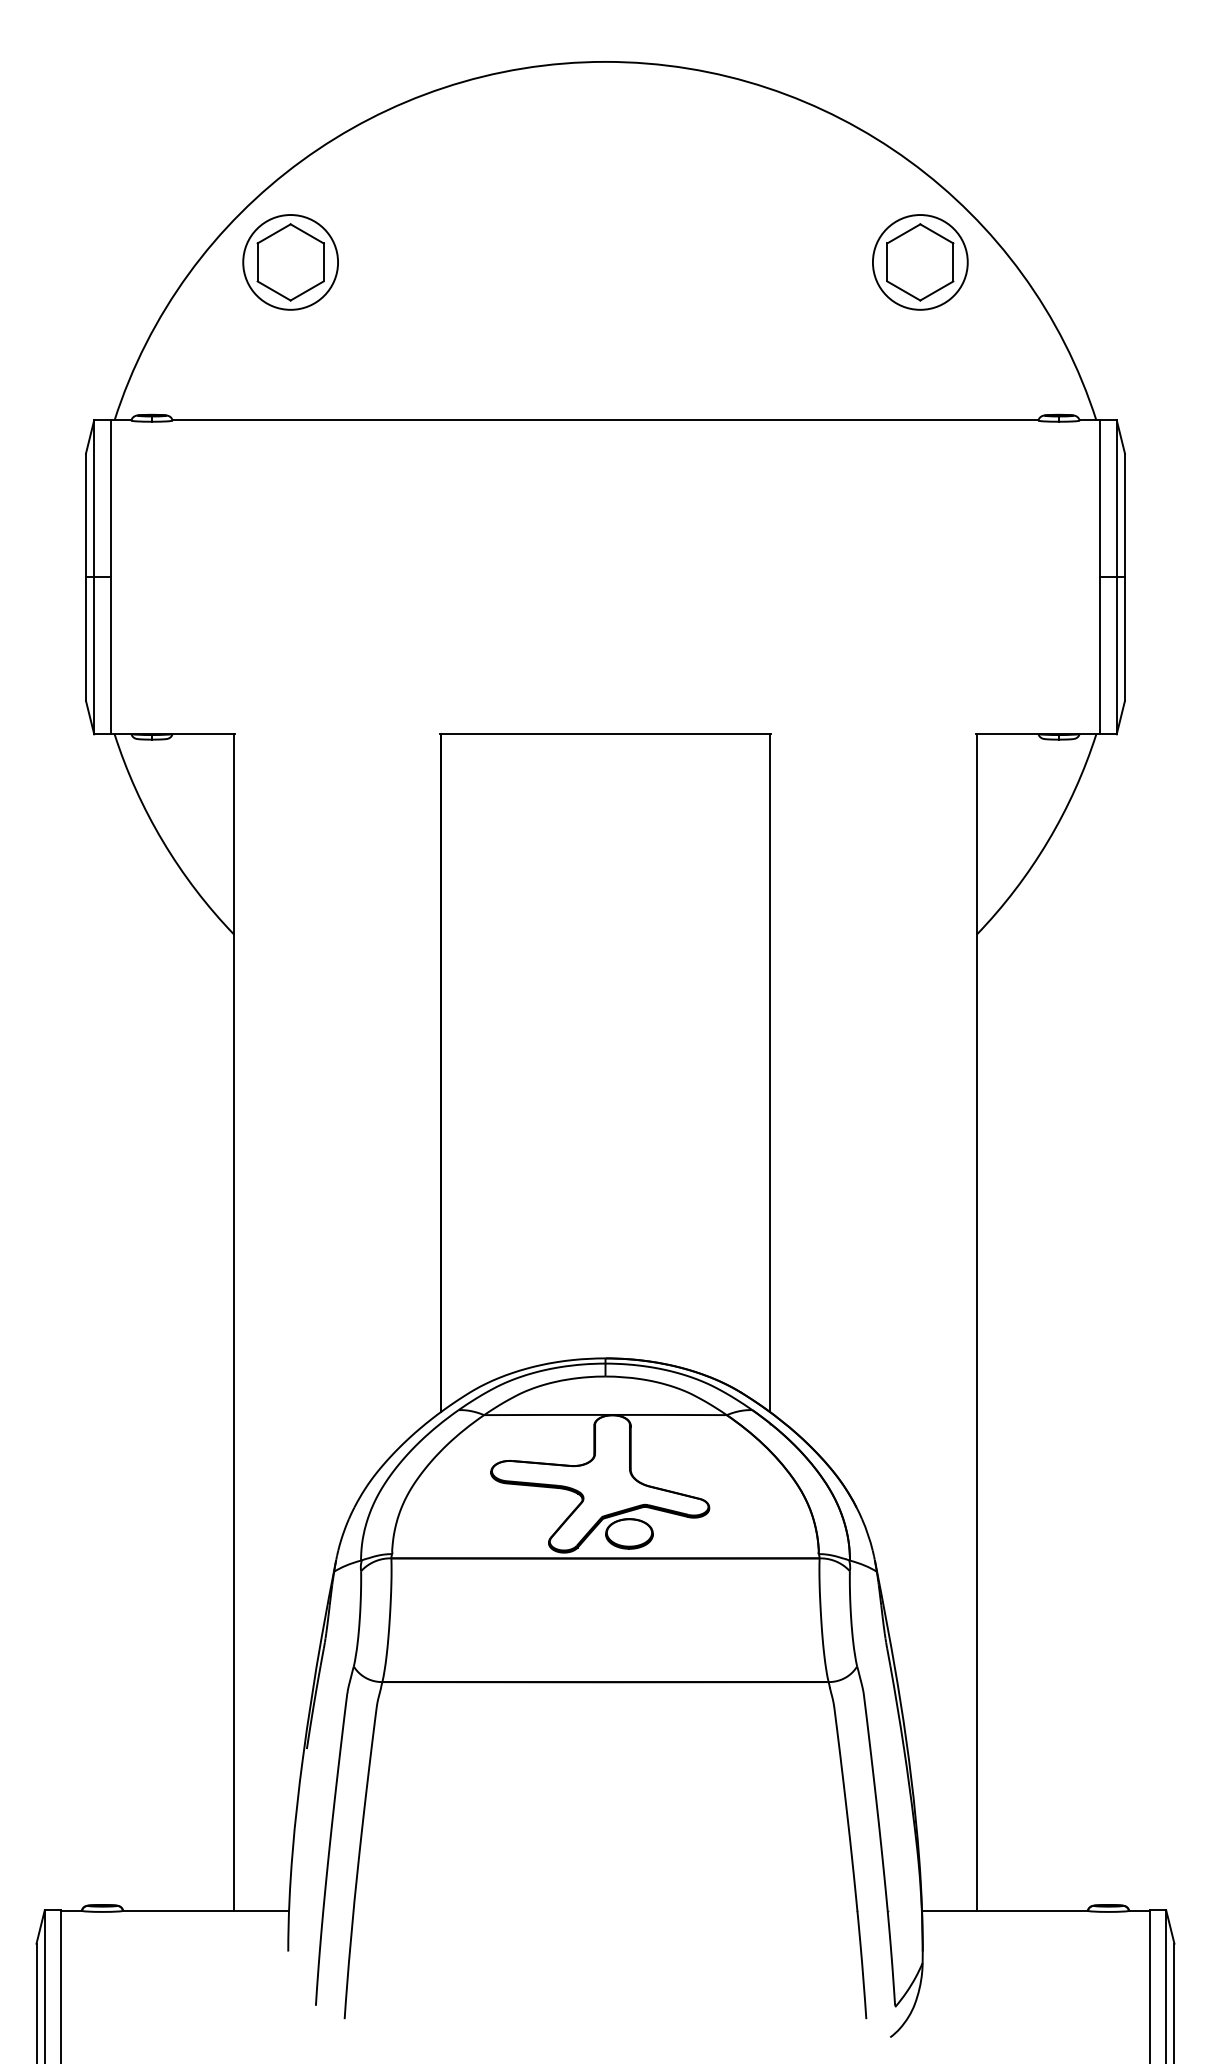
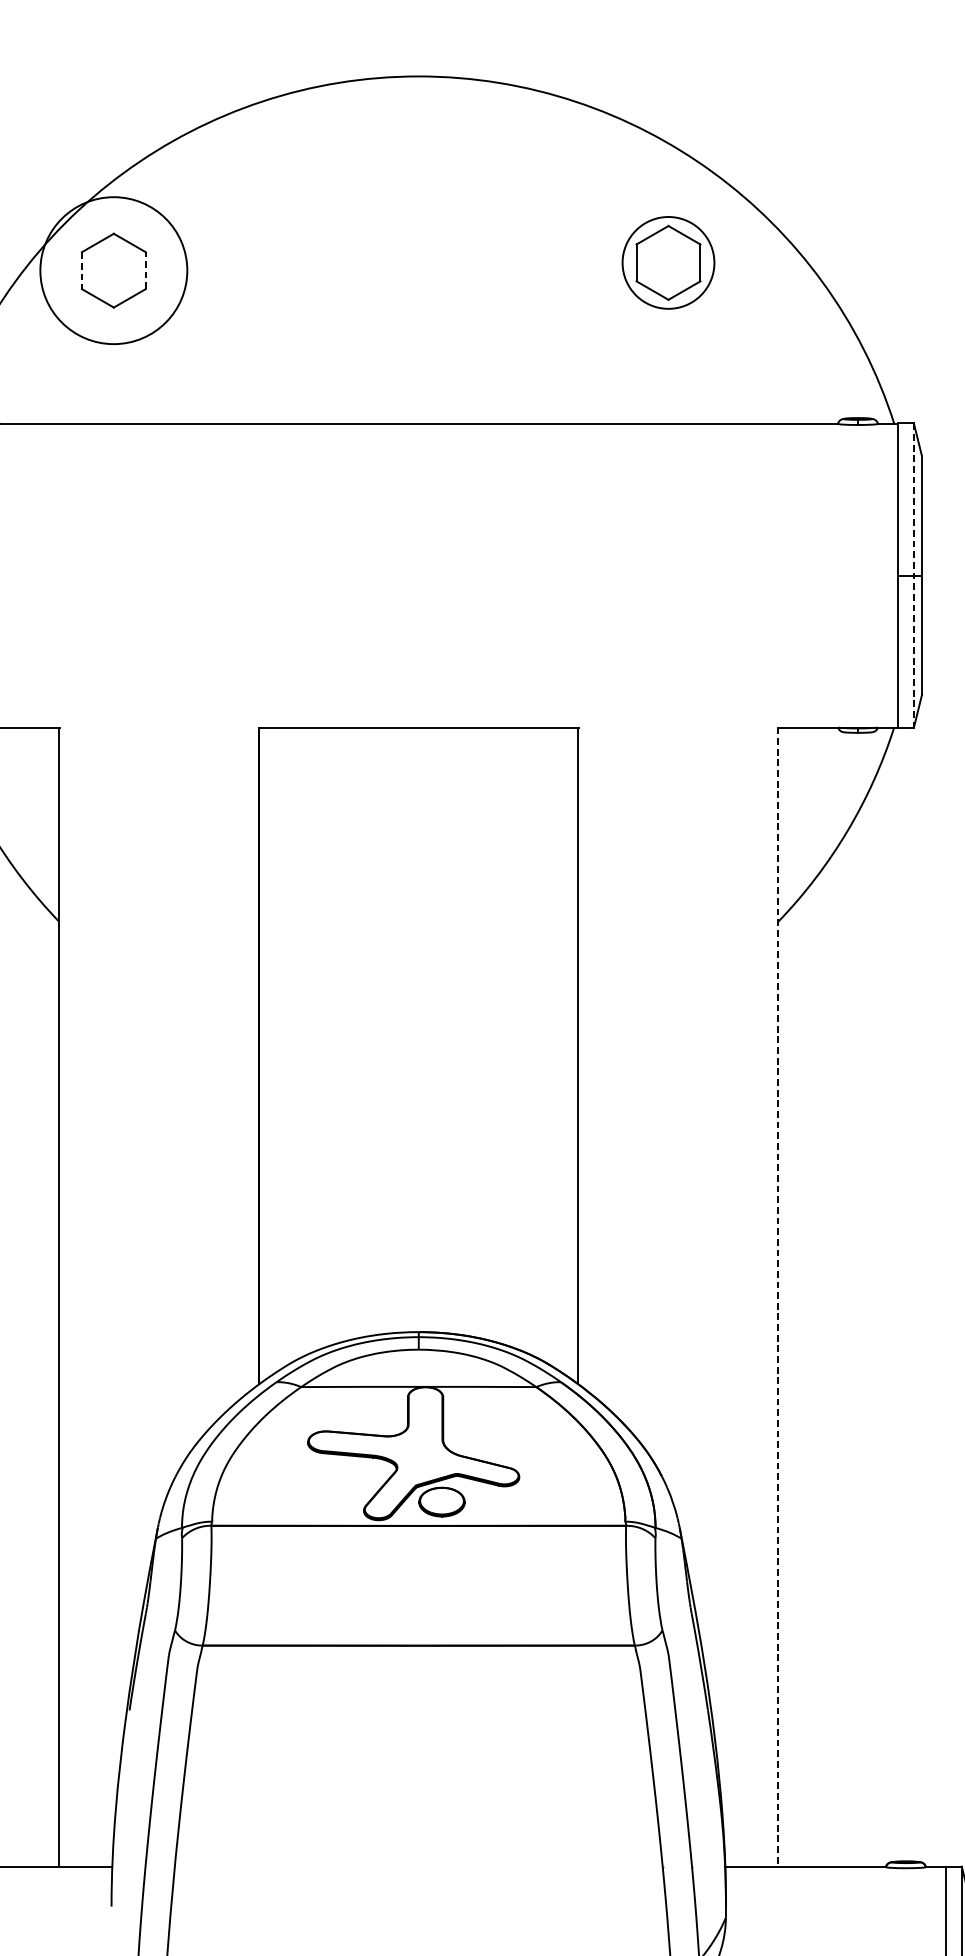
line: (323, 261) -> (145, 269), solid -> dashed
line: (257, 262) -> (81, 270), solid -> dashed
circle: (290, 262) -> (113, 270), size x1.6
part: (920, 262) -> (668, 262), moved
line: (1116, 577) -> (913, 575), solid -> dashed
line: (976, 1322) -> (778, 1297), solid -> dashed

